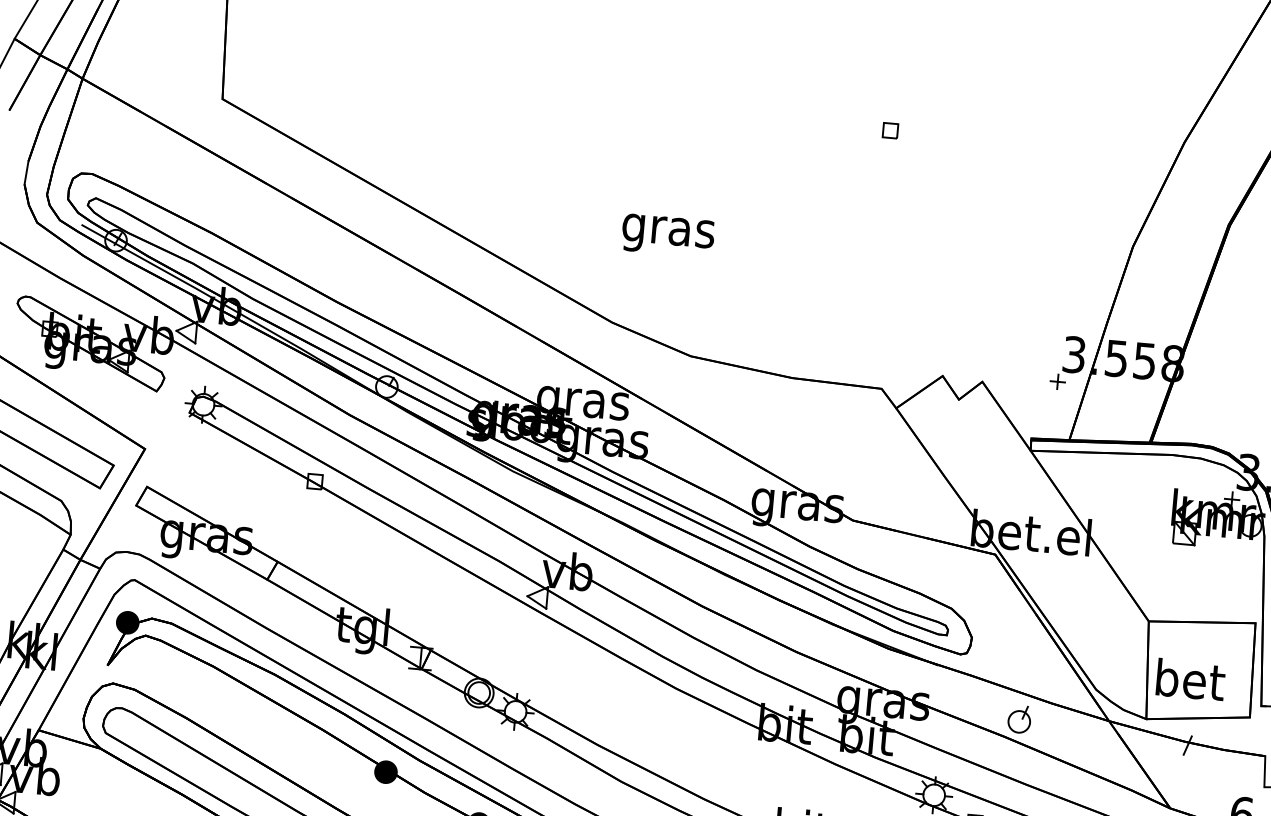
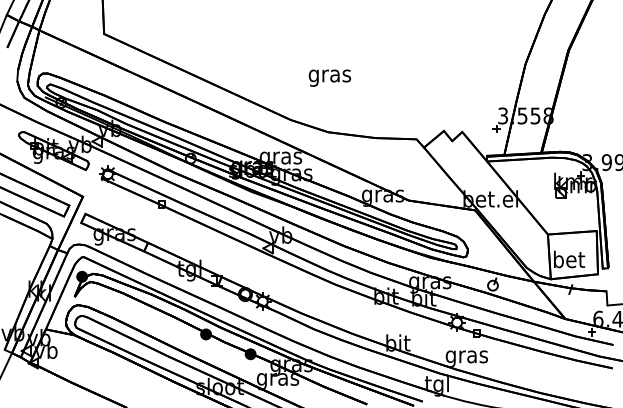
part: (889, 131) -> (409, 21), removed
text: (667, 234) -> (329, 77), moved

